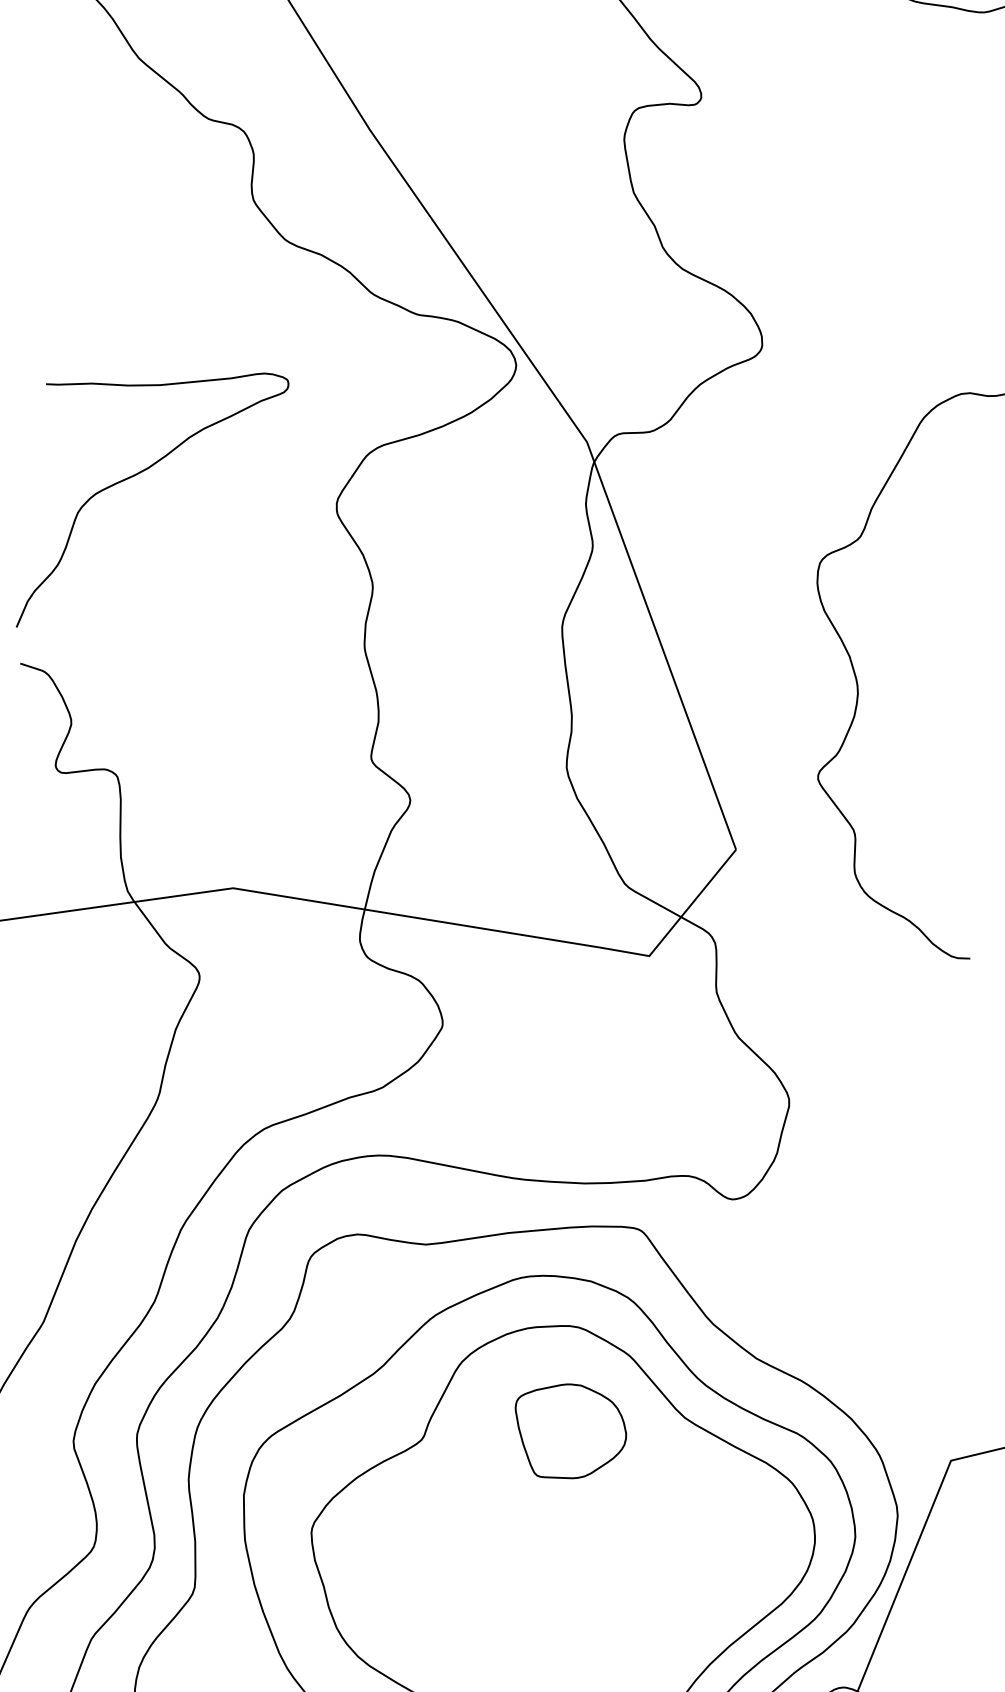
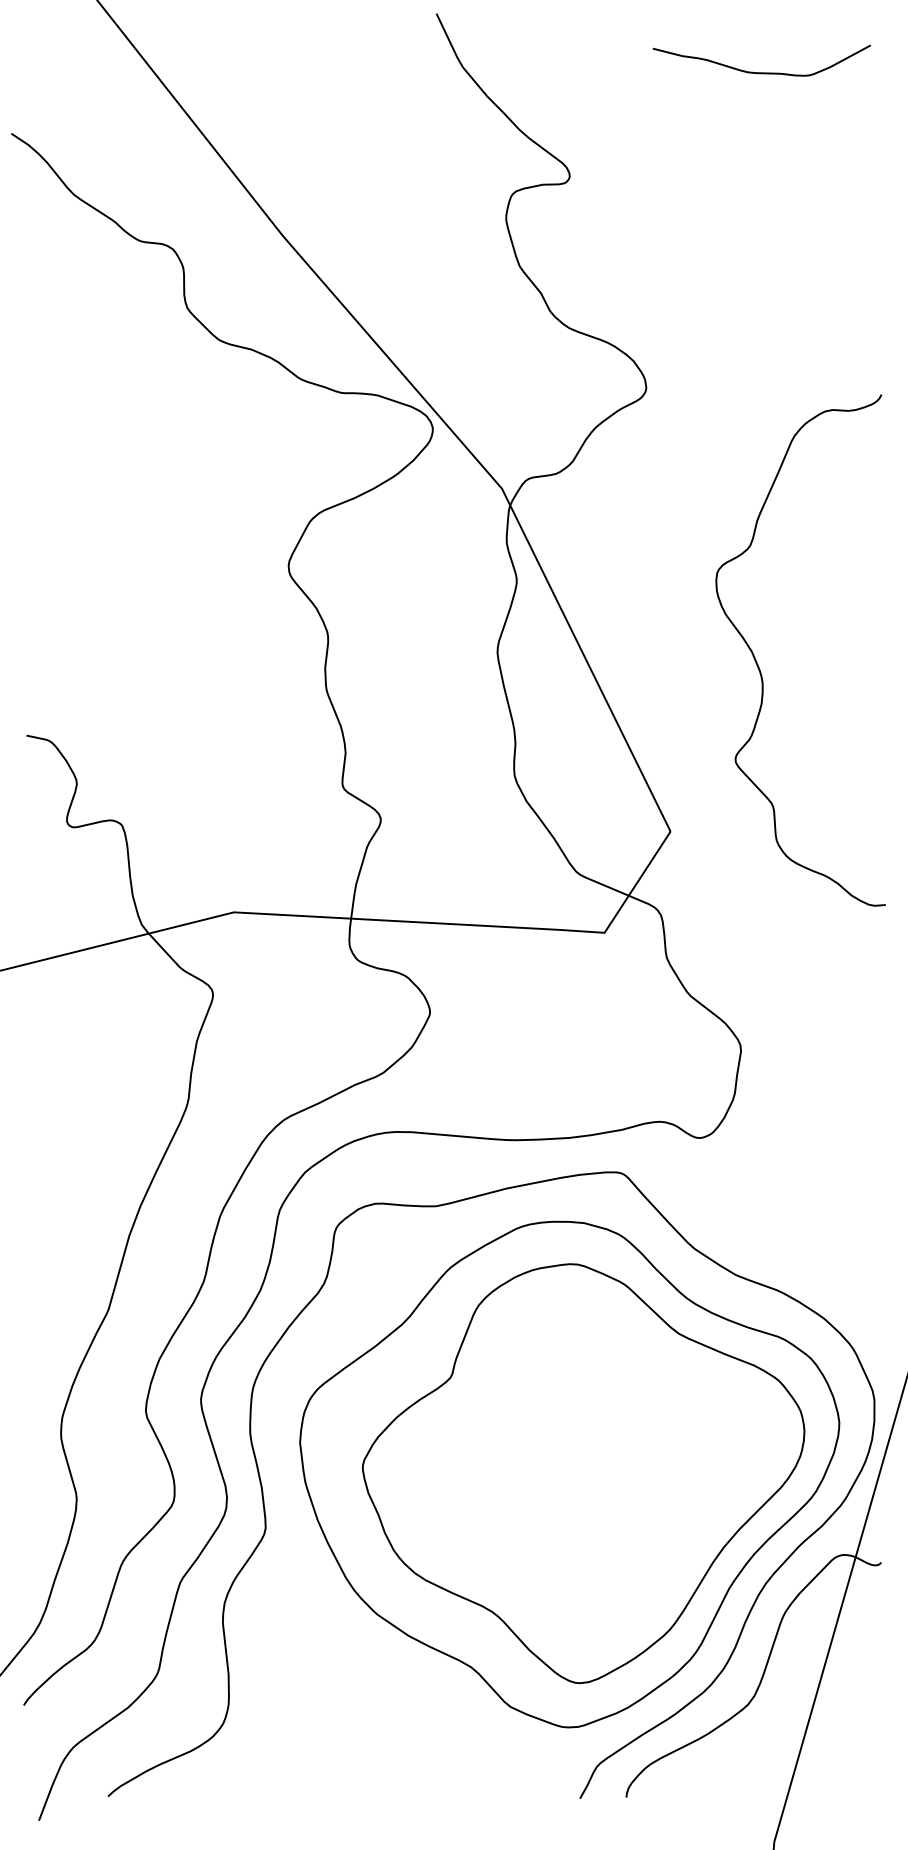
curve: (139, 474) -> (113, 558), removed
part: (569, 1431) -> (579, 1356), removed

